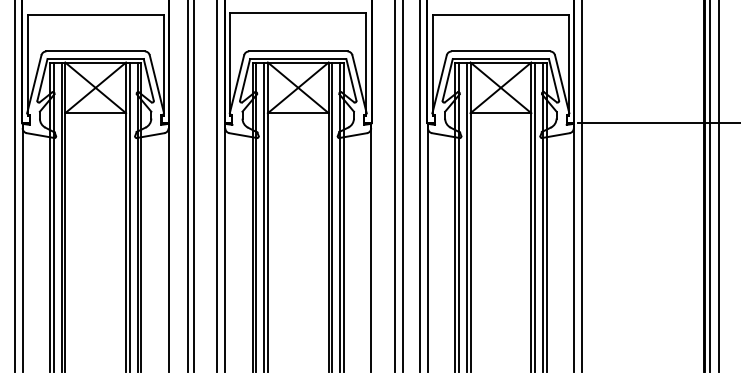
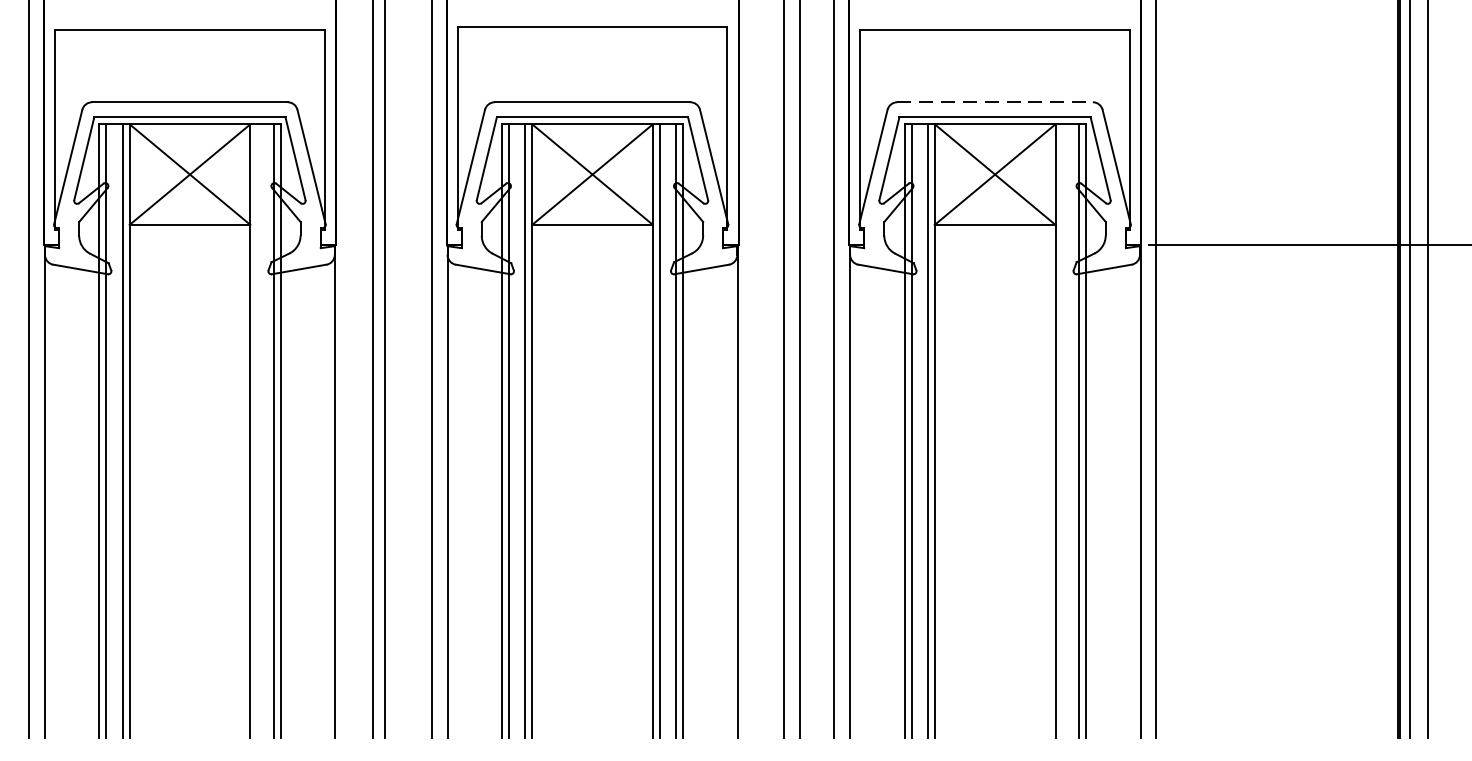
line: (501, 51) -> (996, 102), solid -> dashed
line: (129, 216) -> (257, 430), removed
line: (534, 216) -> (1061, 430), removed

